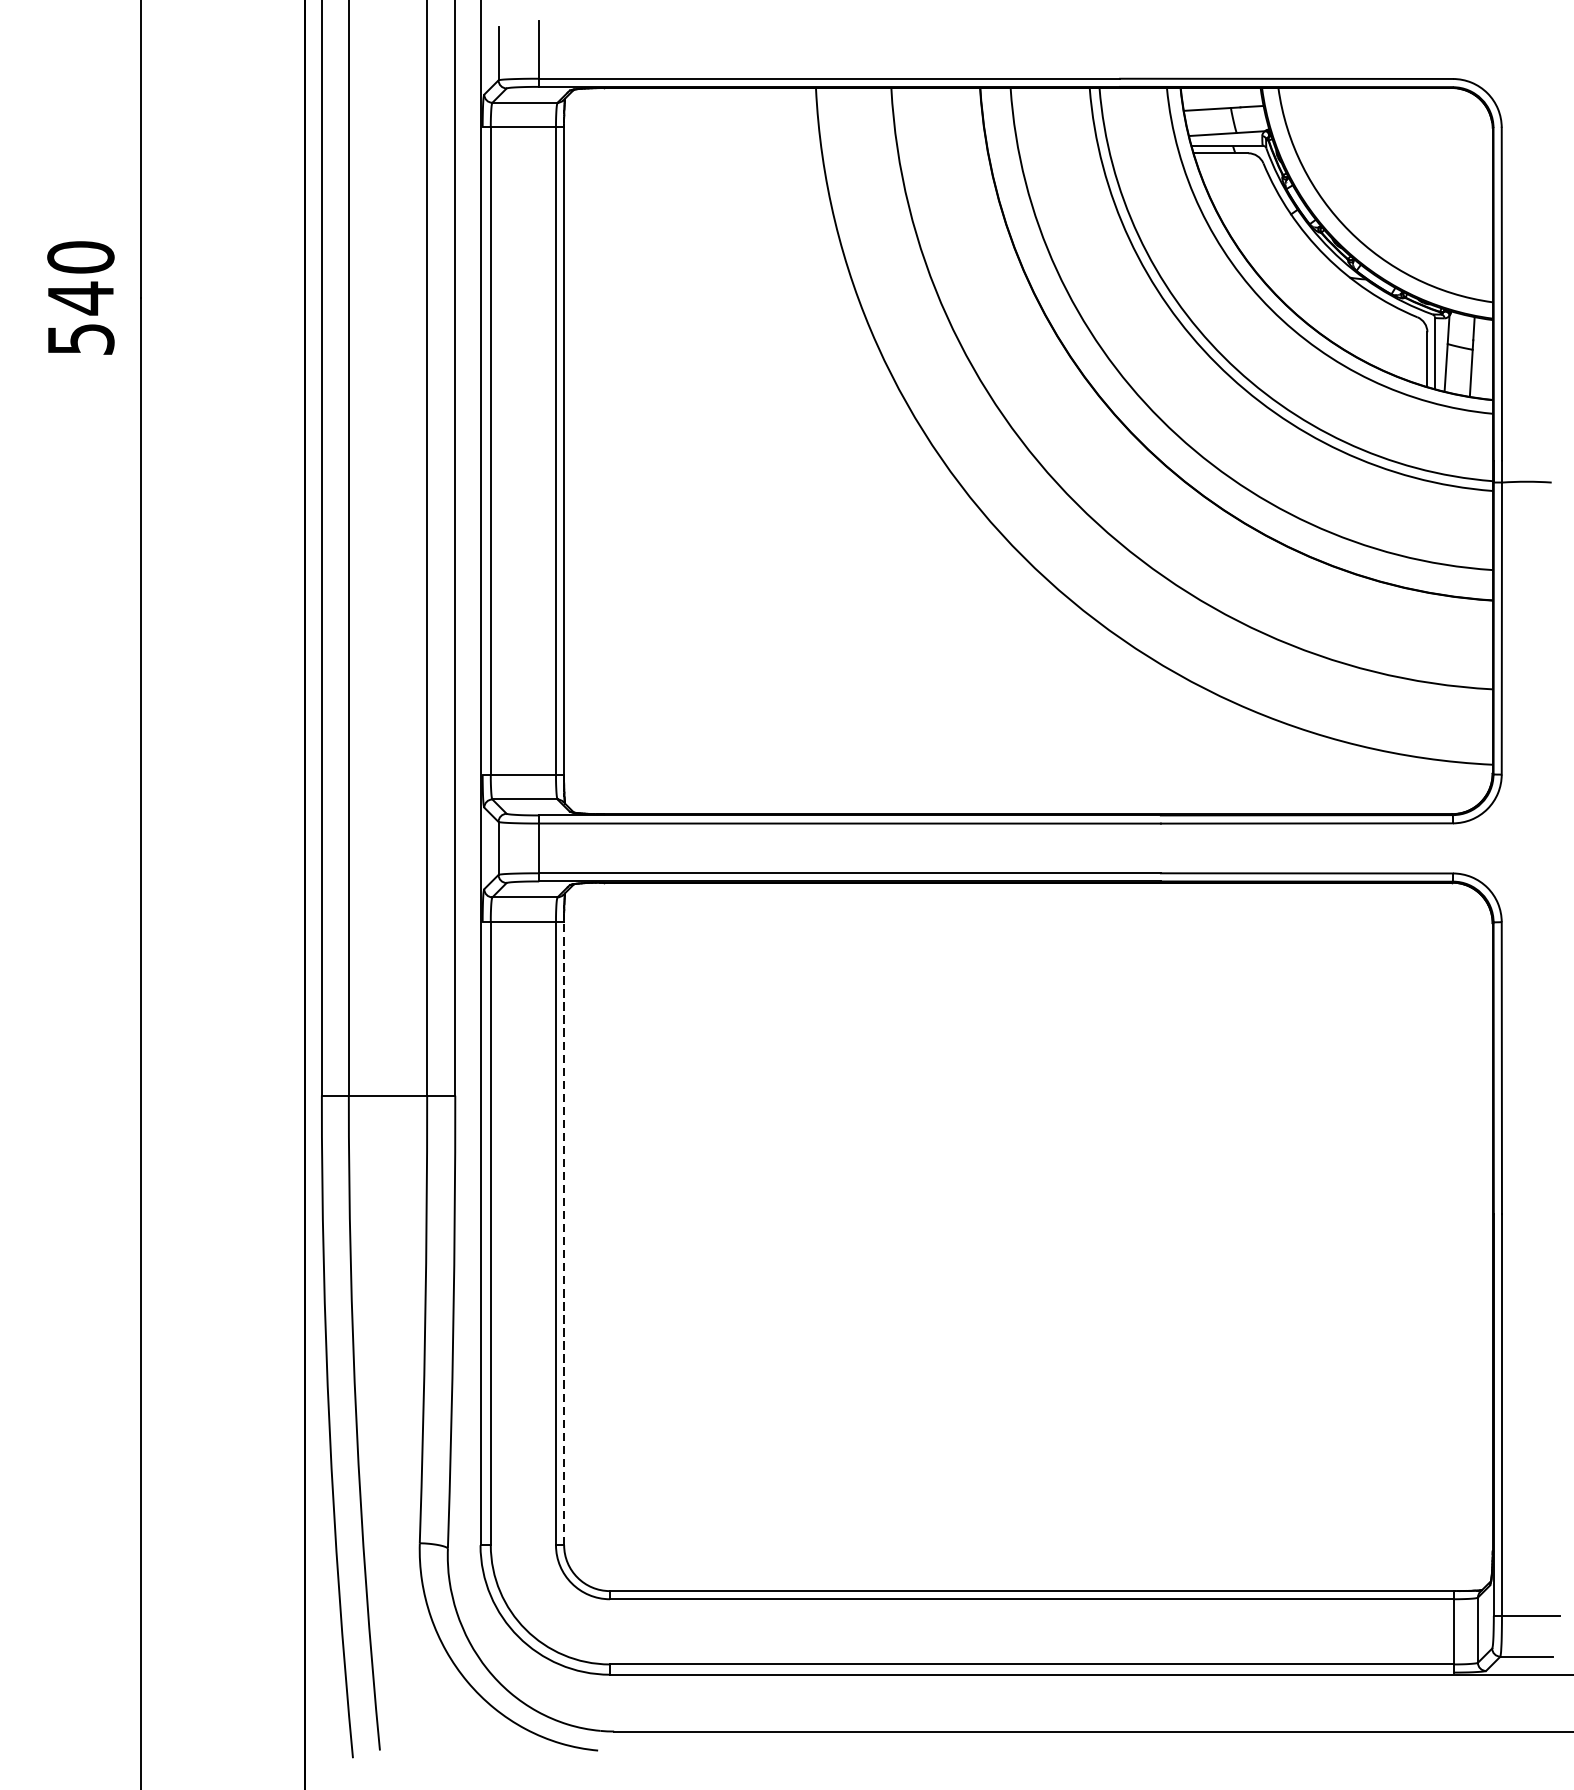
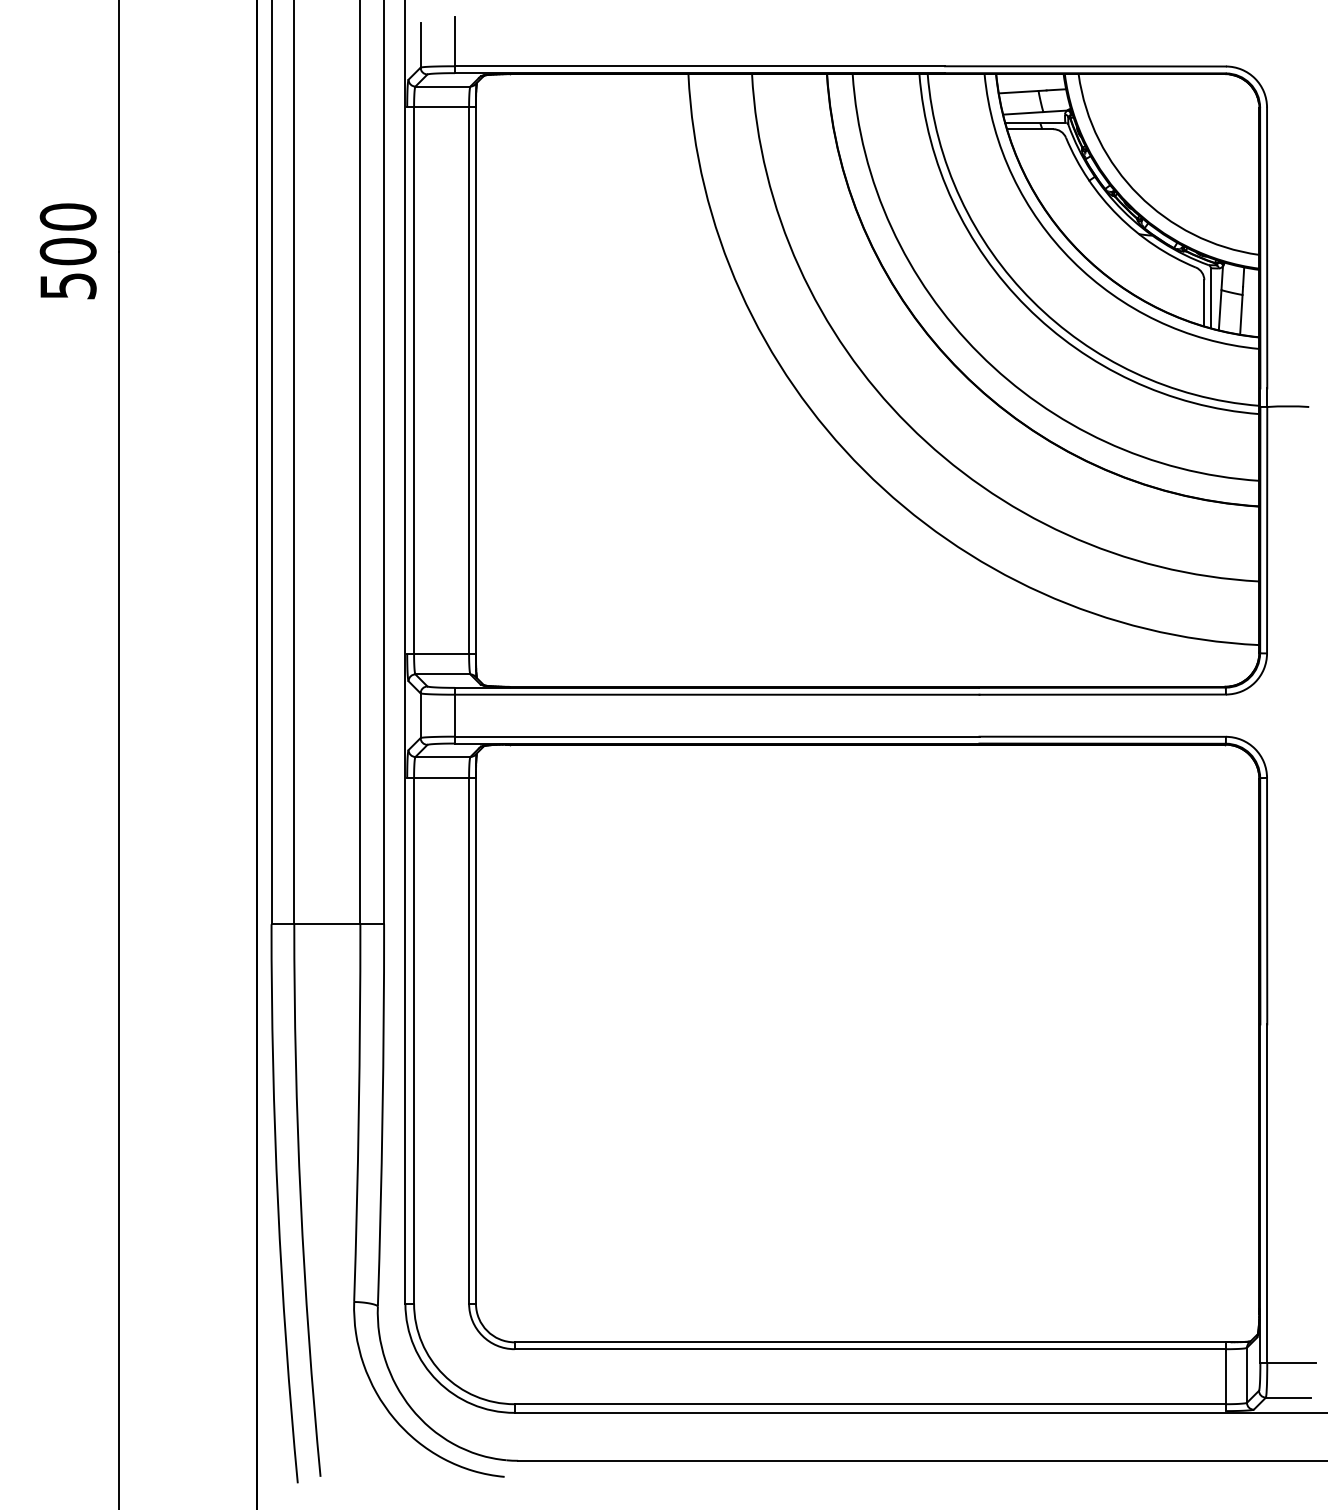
text: (80, 298) -> (67, 251), 540 -> 500
line: (563, 1233) -> (475, 1040), dashed -> solid

